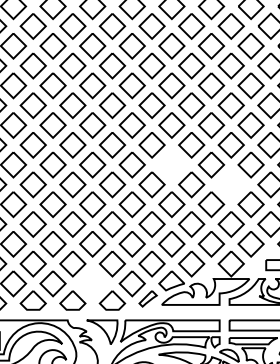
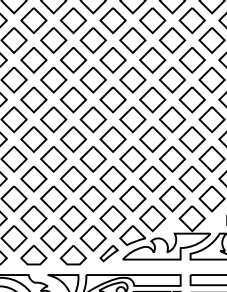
part: (171, 164) -> (132, 119), added
part: (230, 184) -> (191, 139), added
part: (92, 283) -> (53, 238), added

